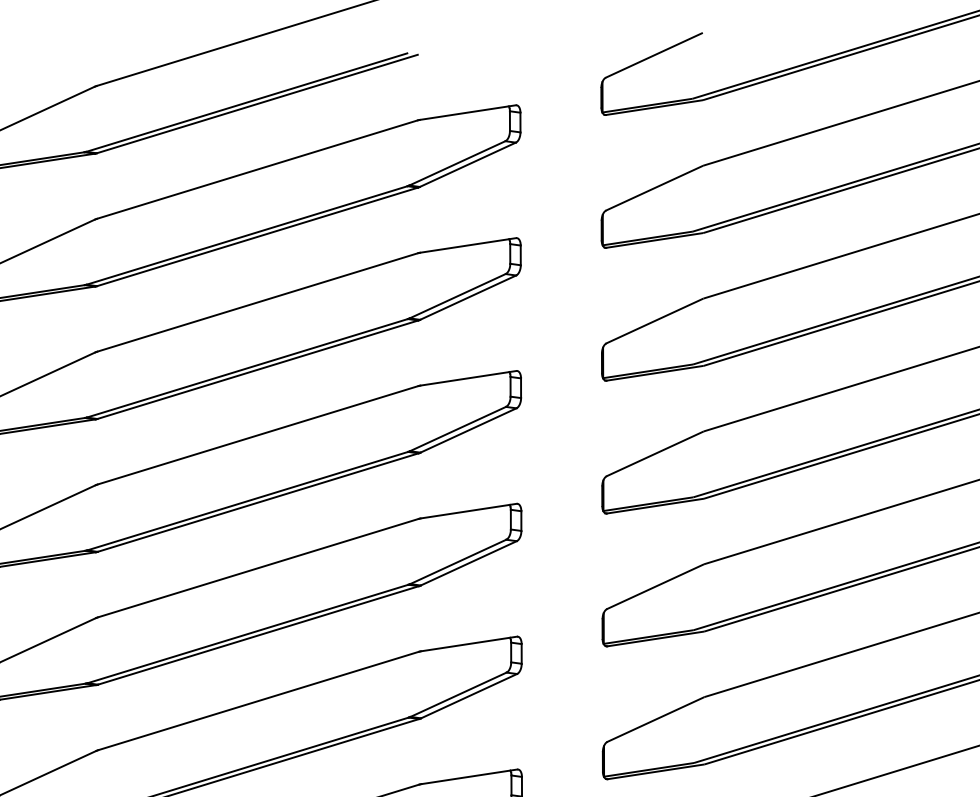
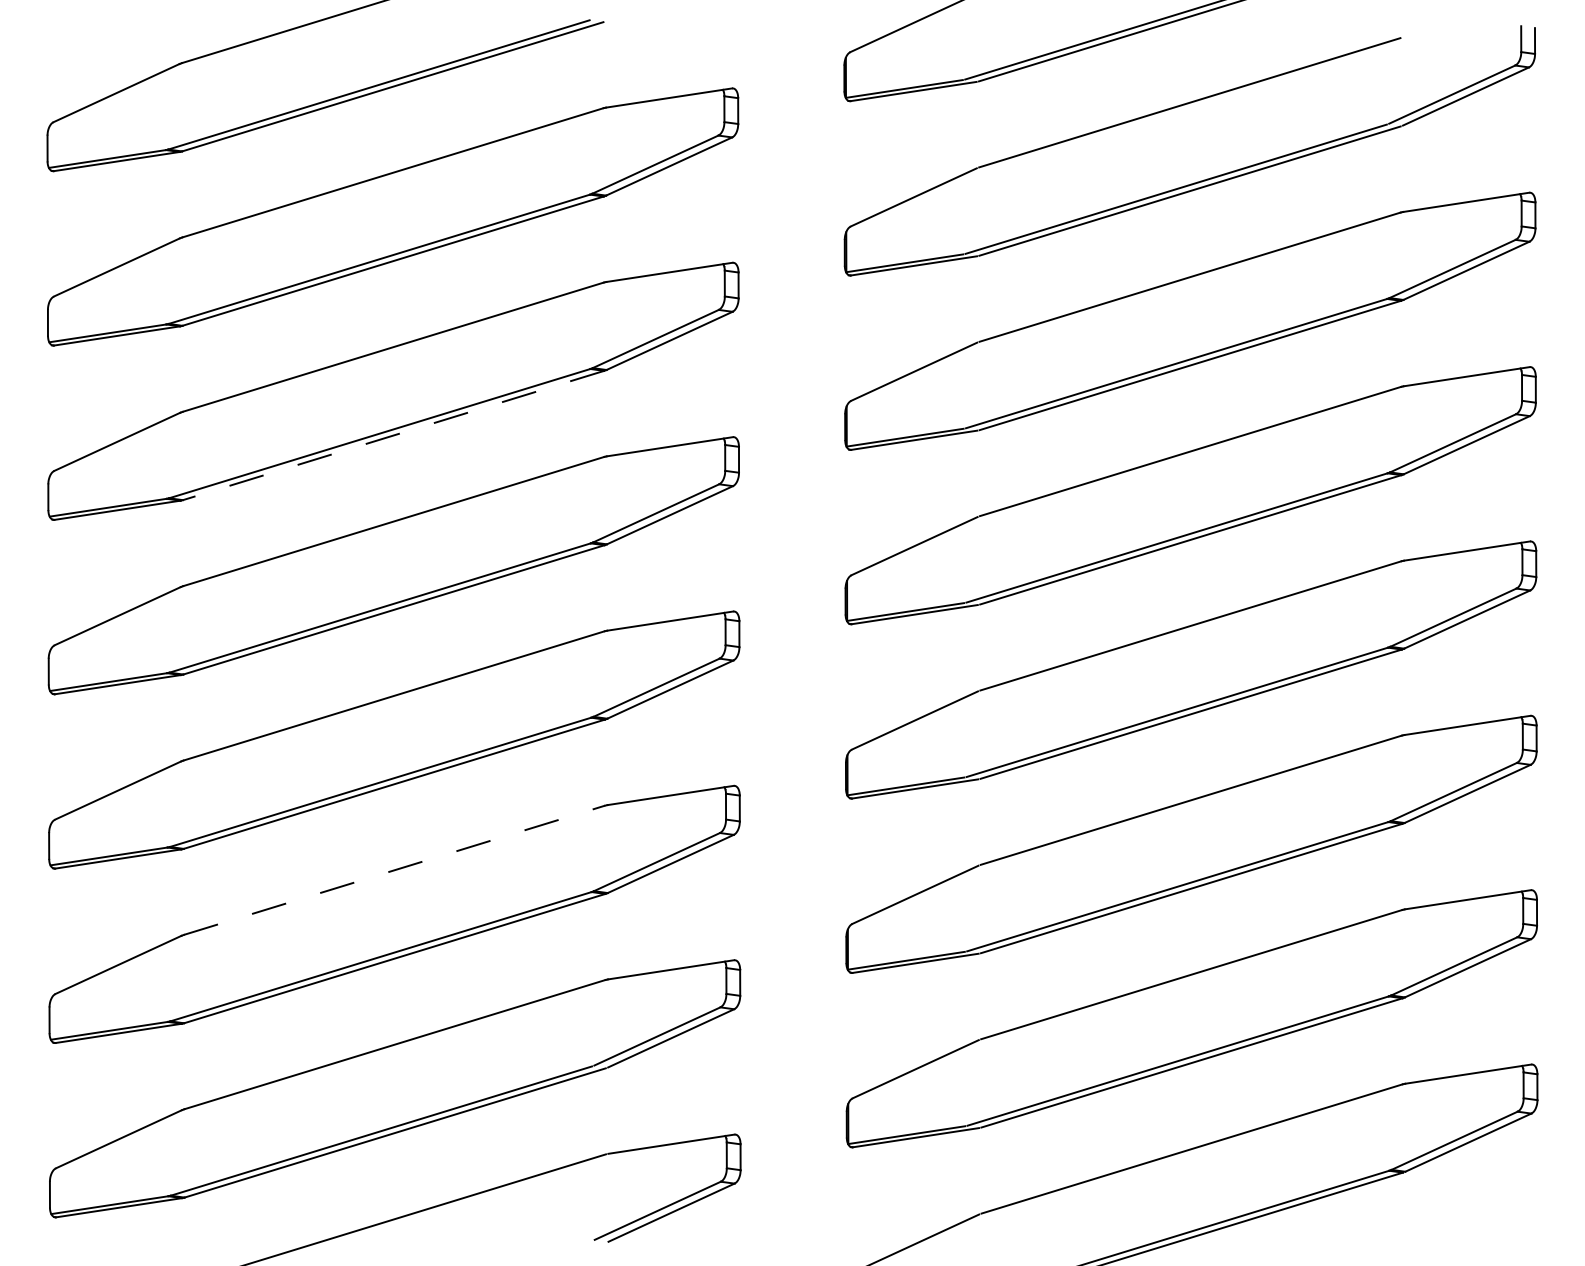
line: (257, 369) -> (393, 435), solid -> dashed
line: (259, 701) -> (395, 870), solid -> dashed

